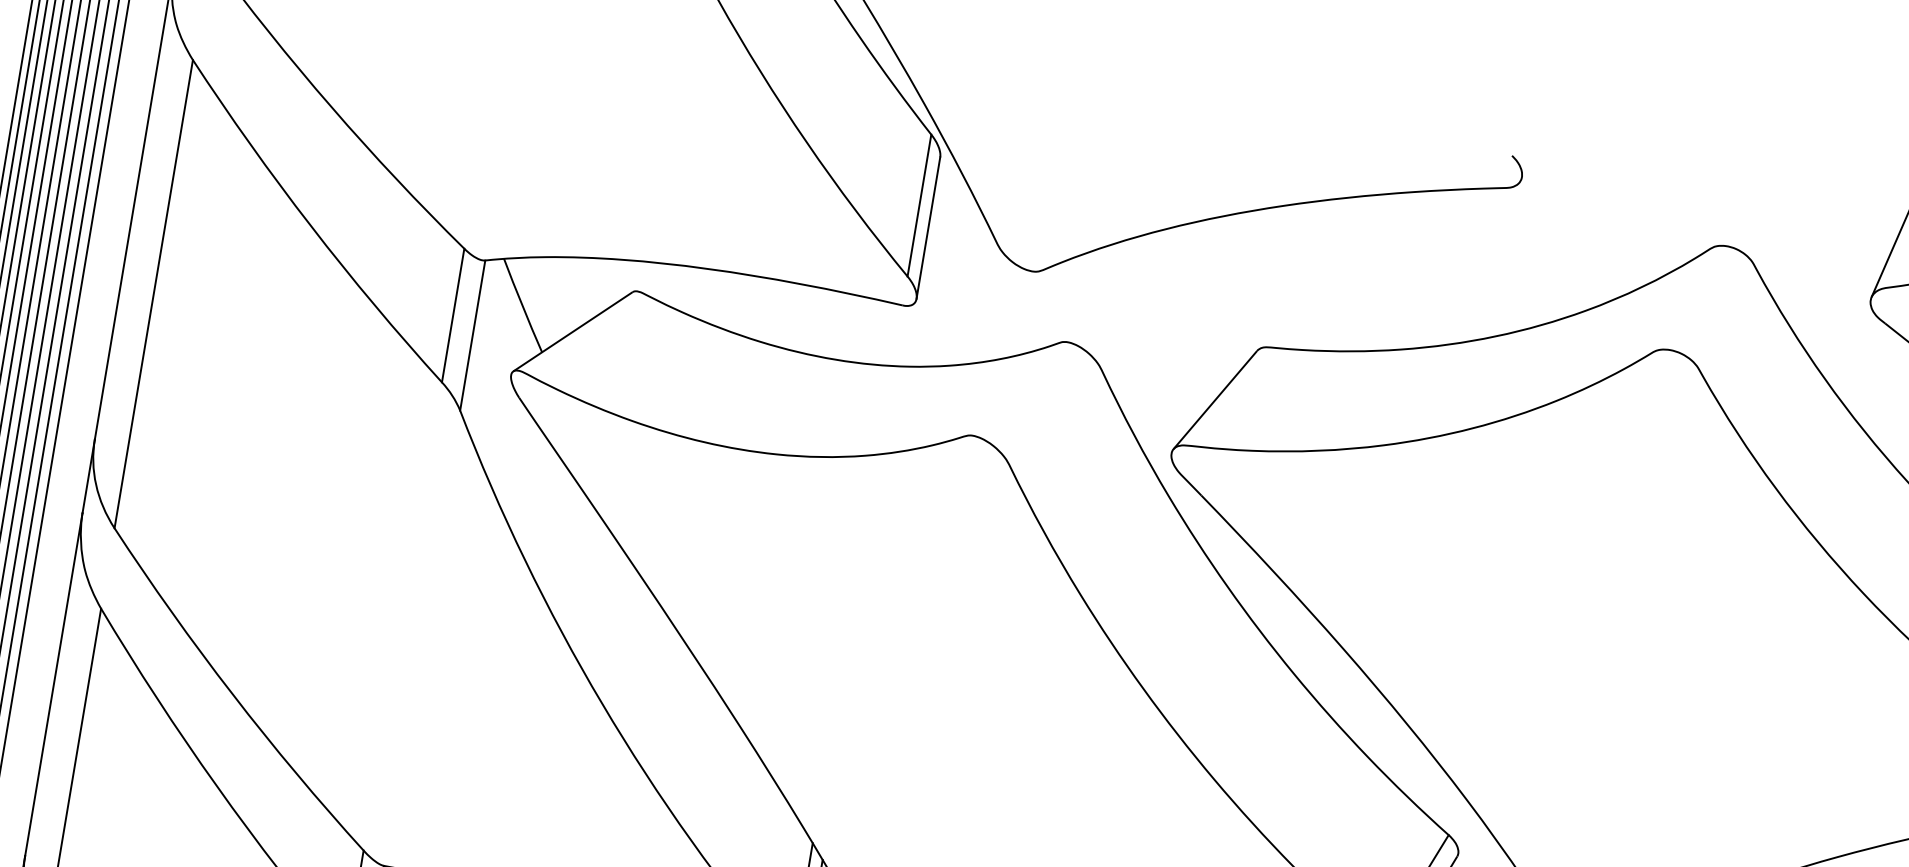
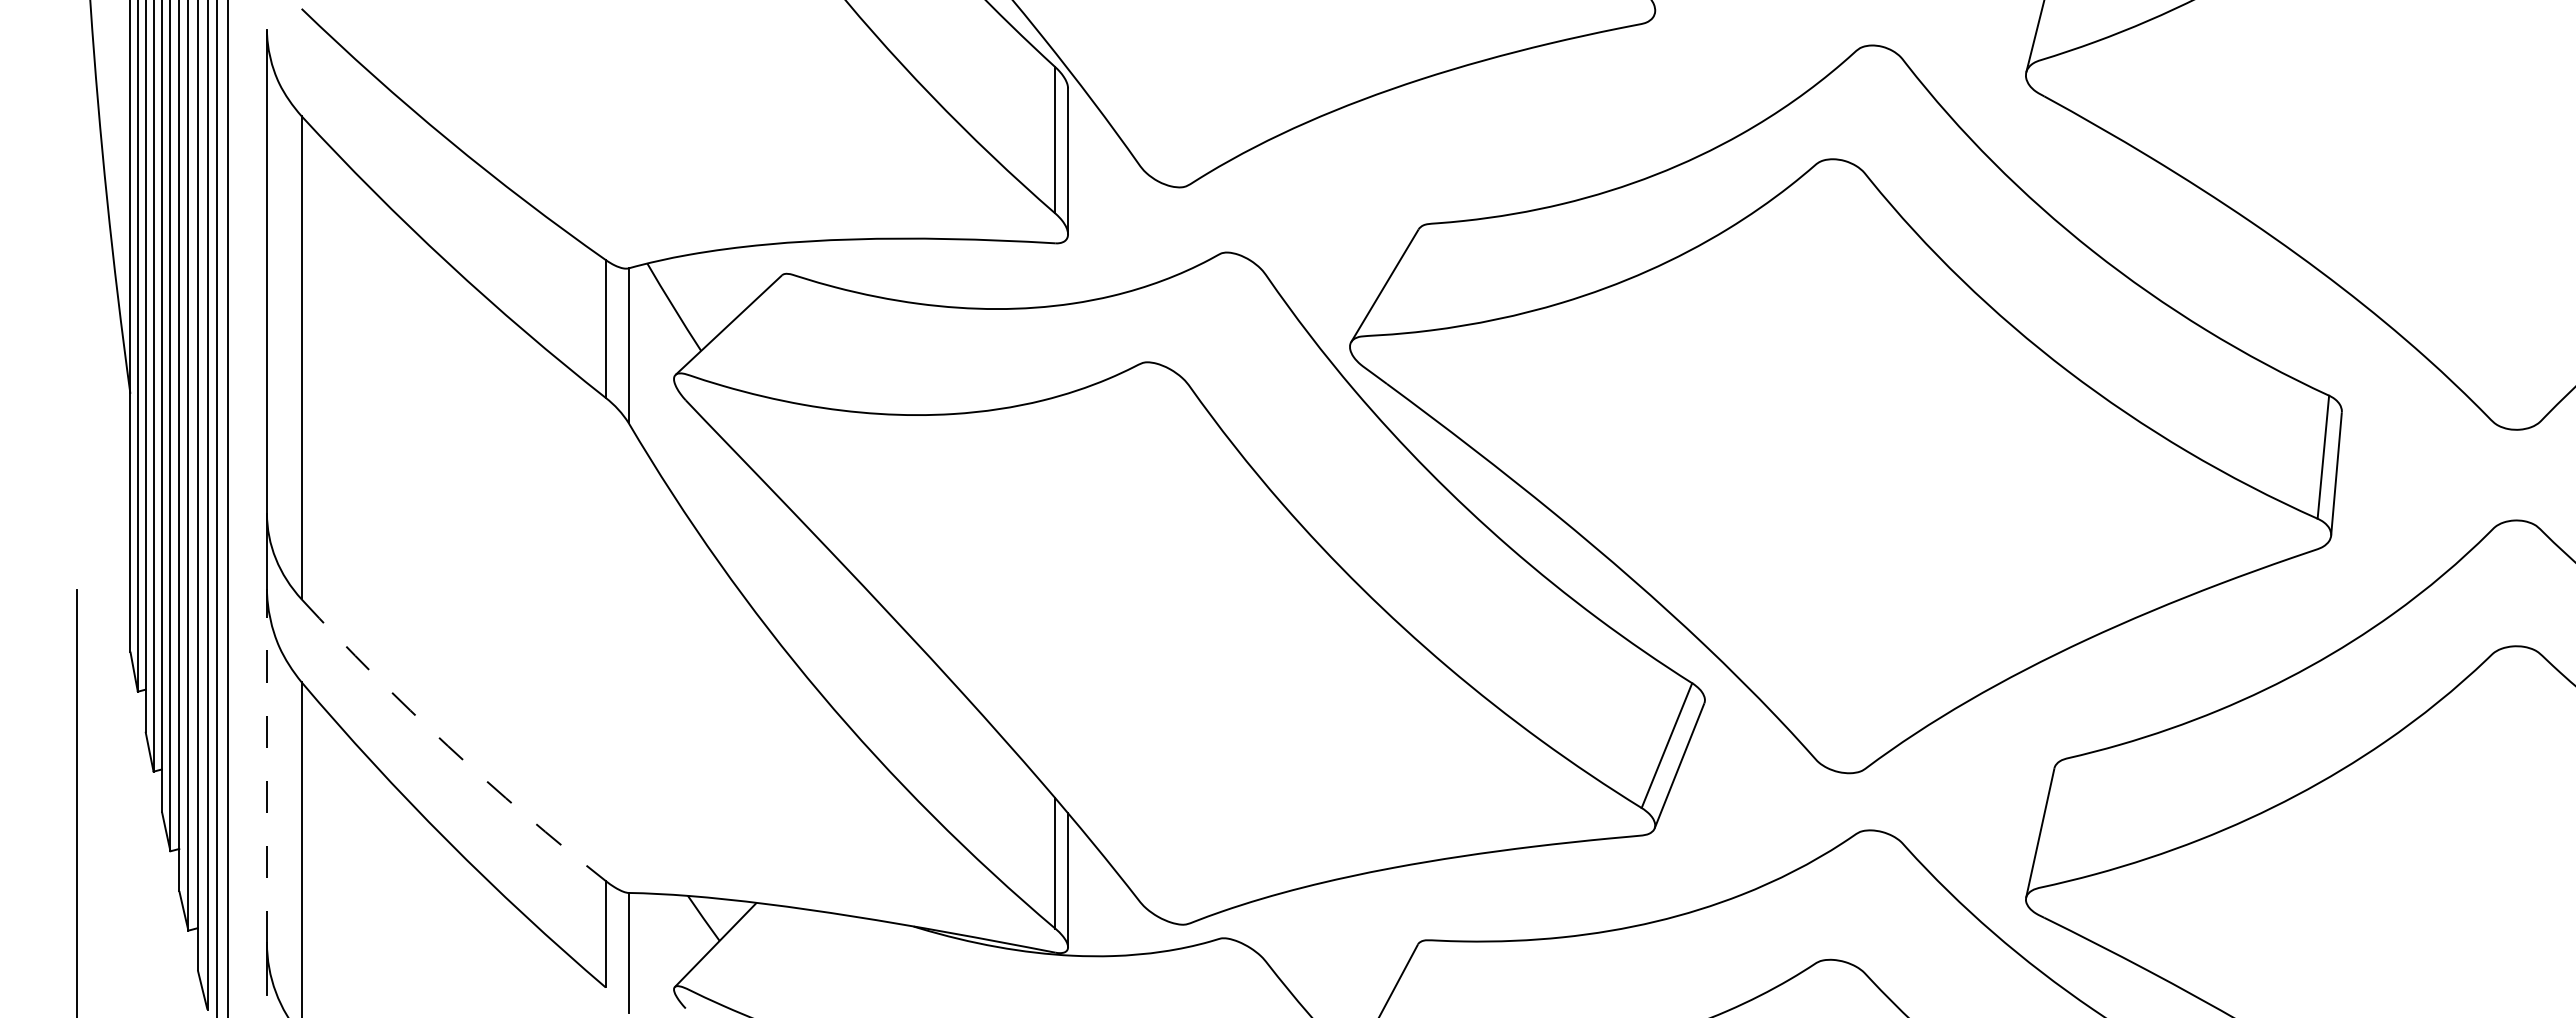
line: (54, 684) -> (267, 766), solid -> dashed
arc: (233, 694) -> (448, 746), solid -> dashed

